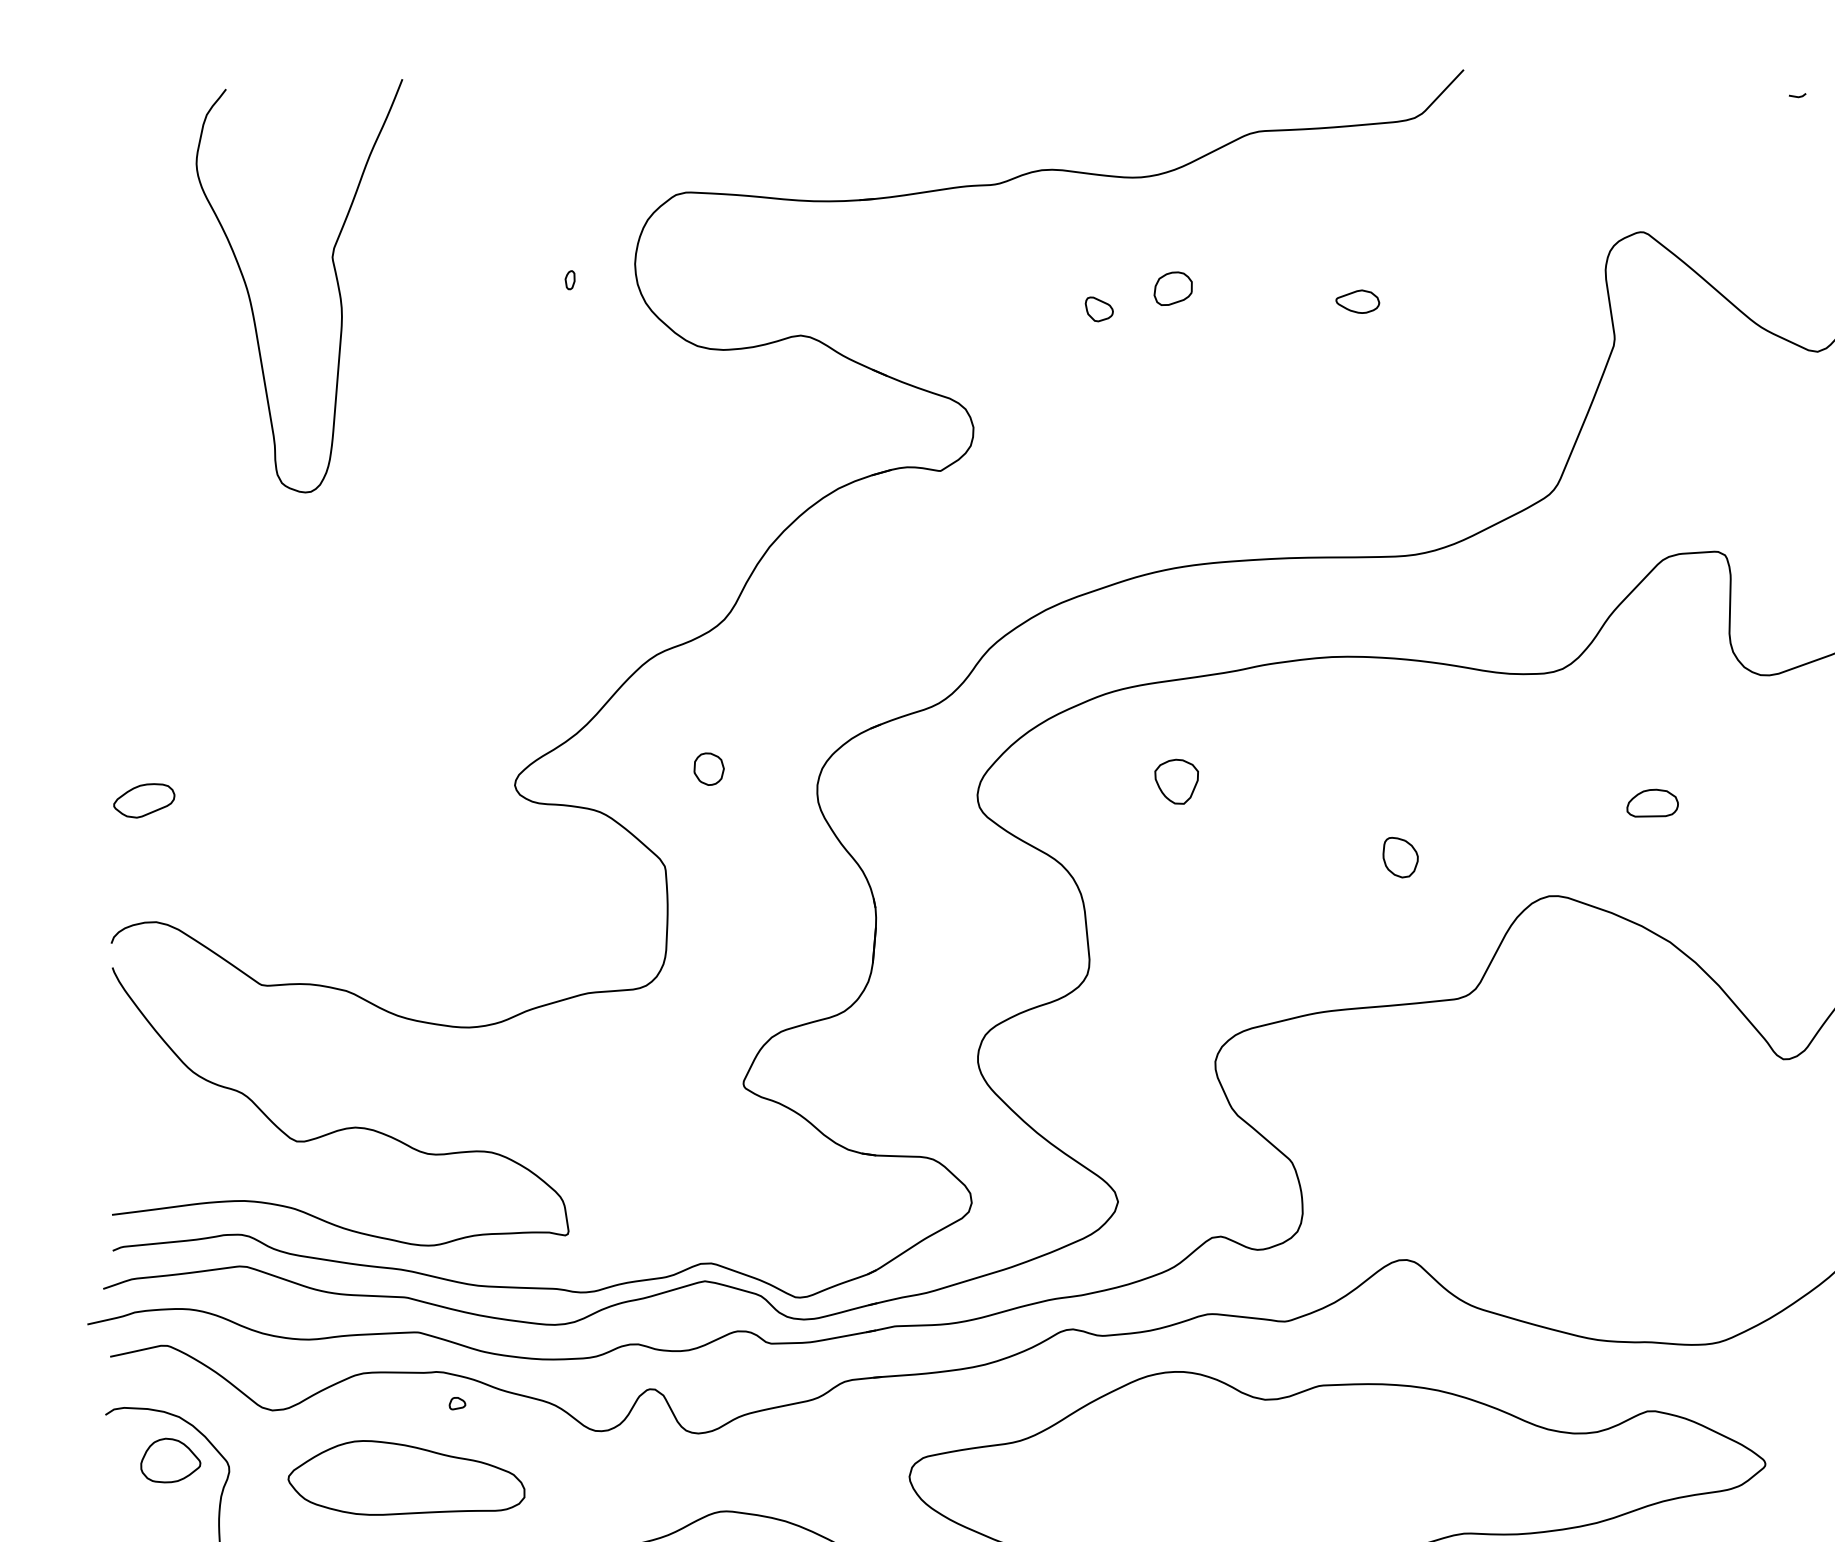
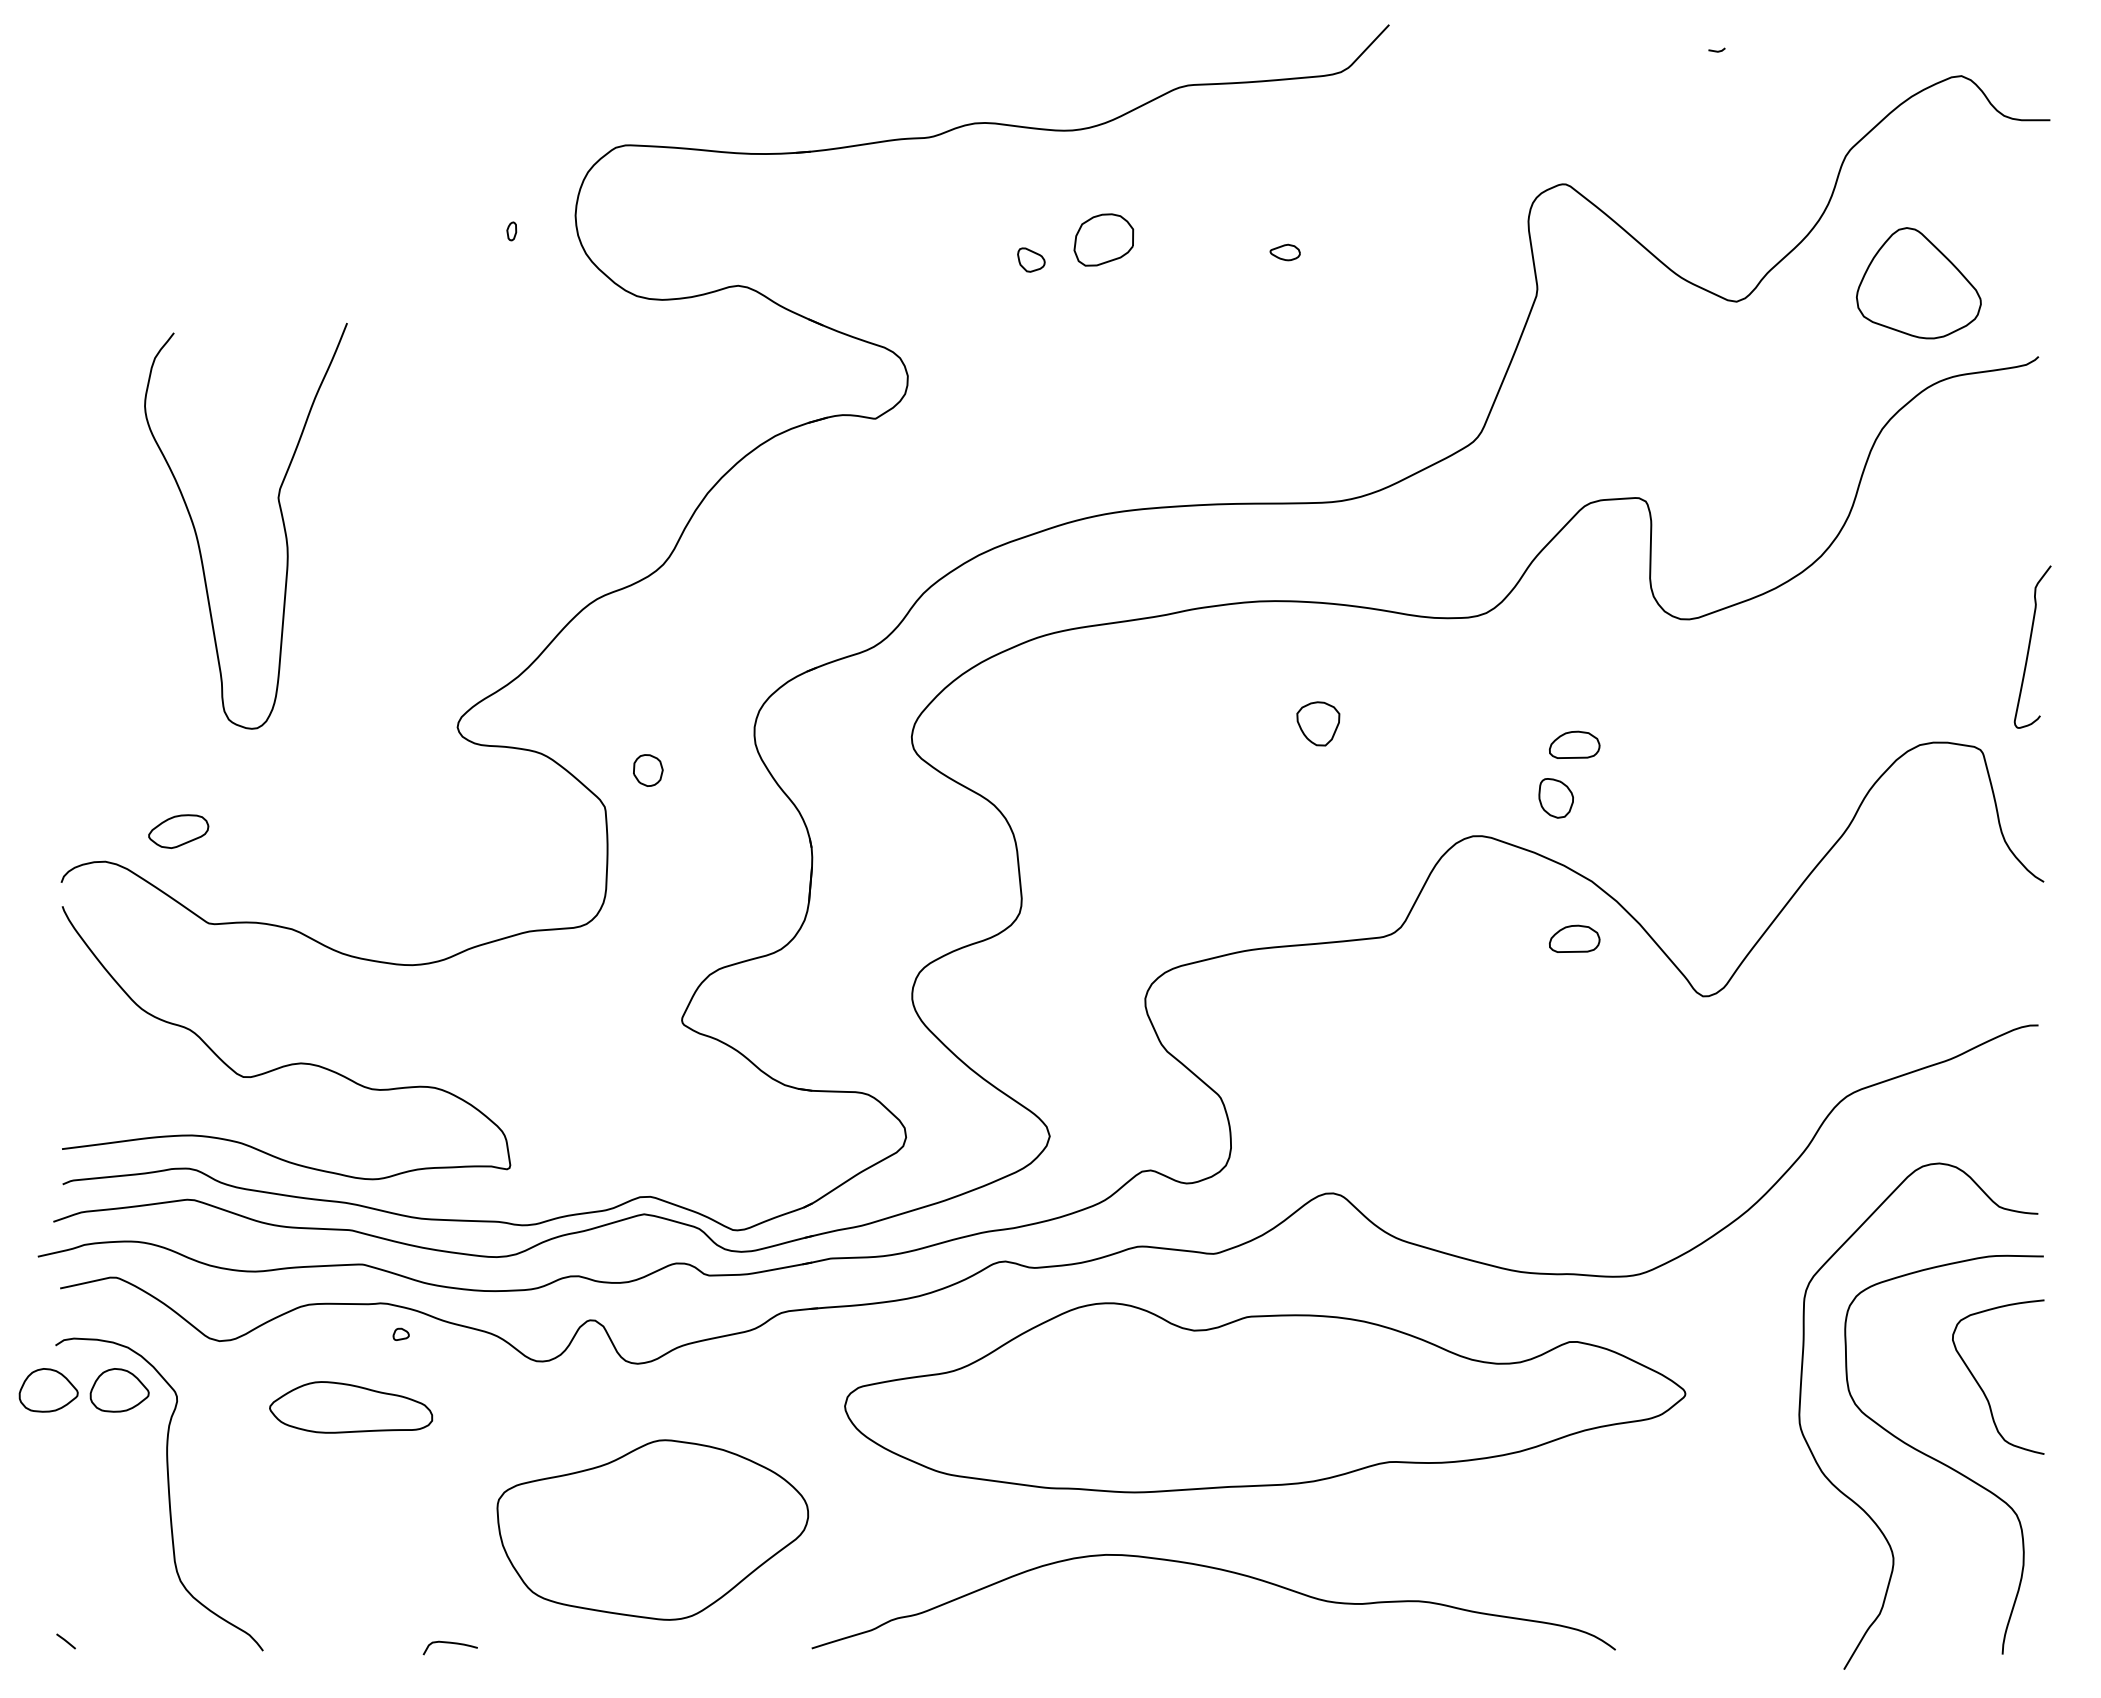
curve: (335, 278) -> (281, 518), moved
part: (1172, 288) -> (1103, 239), size x1.6
part: (1358, 301) -> (1285, 252), size x0.7
part: (709, 769) -> (648, 770), moved
part: (1176, 781) -> (1318, 723), moved
part: (144, 800) -> (178, 831), moved
part: (1399, 857) -> (1555, 798), moved
part: (1652, 1000) -> (1574, 938), added
part: (98, 1460) -> (48, 1390), added
part: (405, 1478) -> (350, 1407), size x0.7

